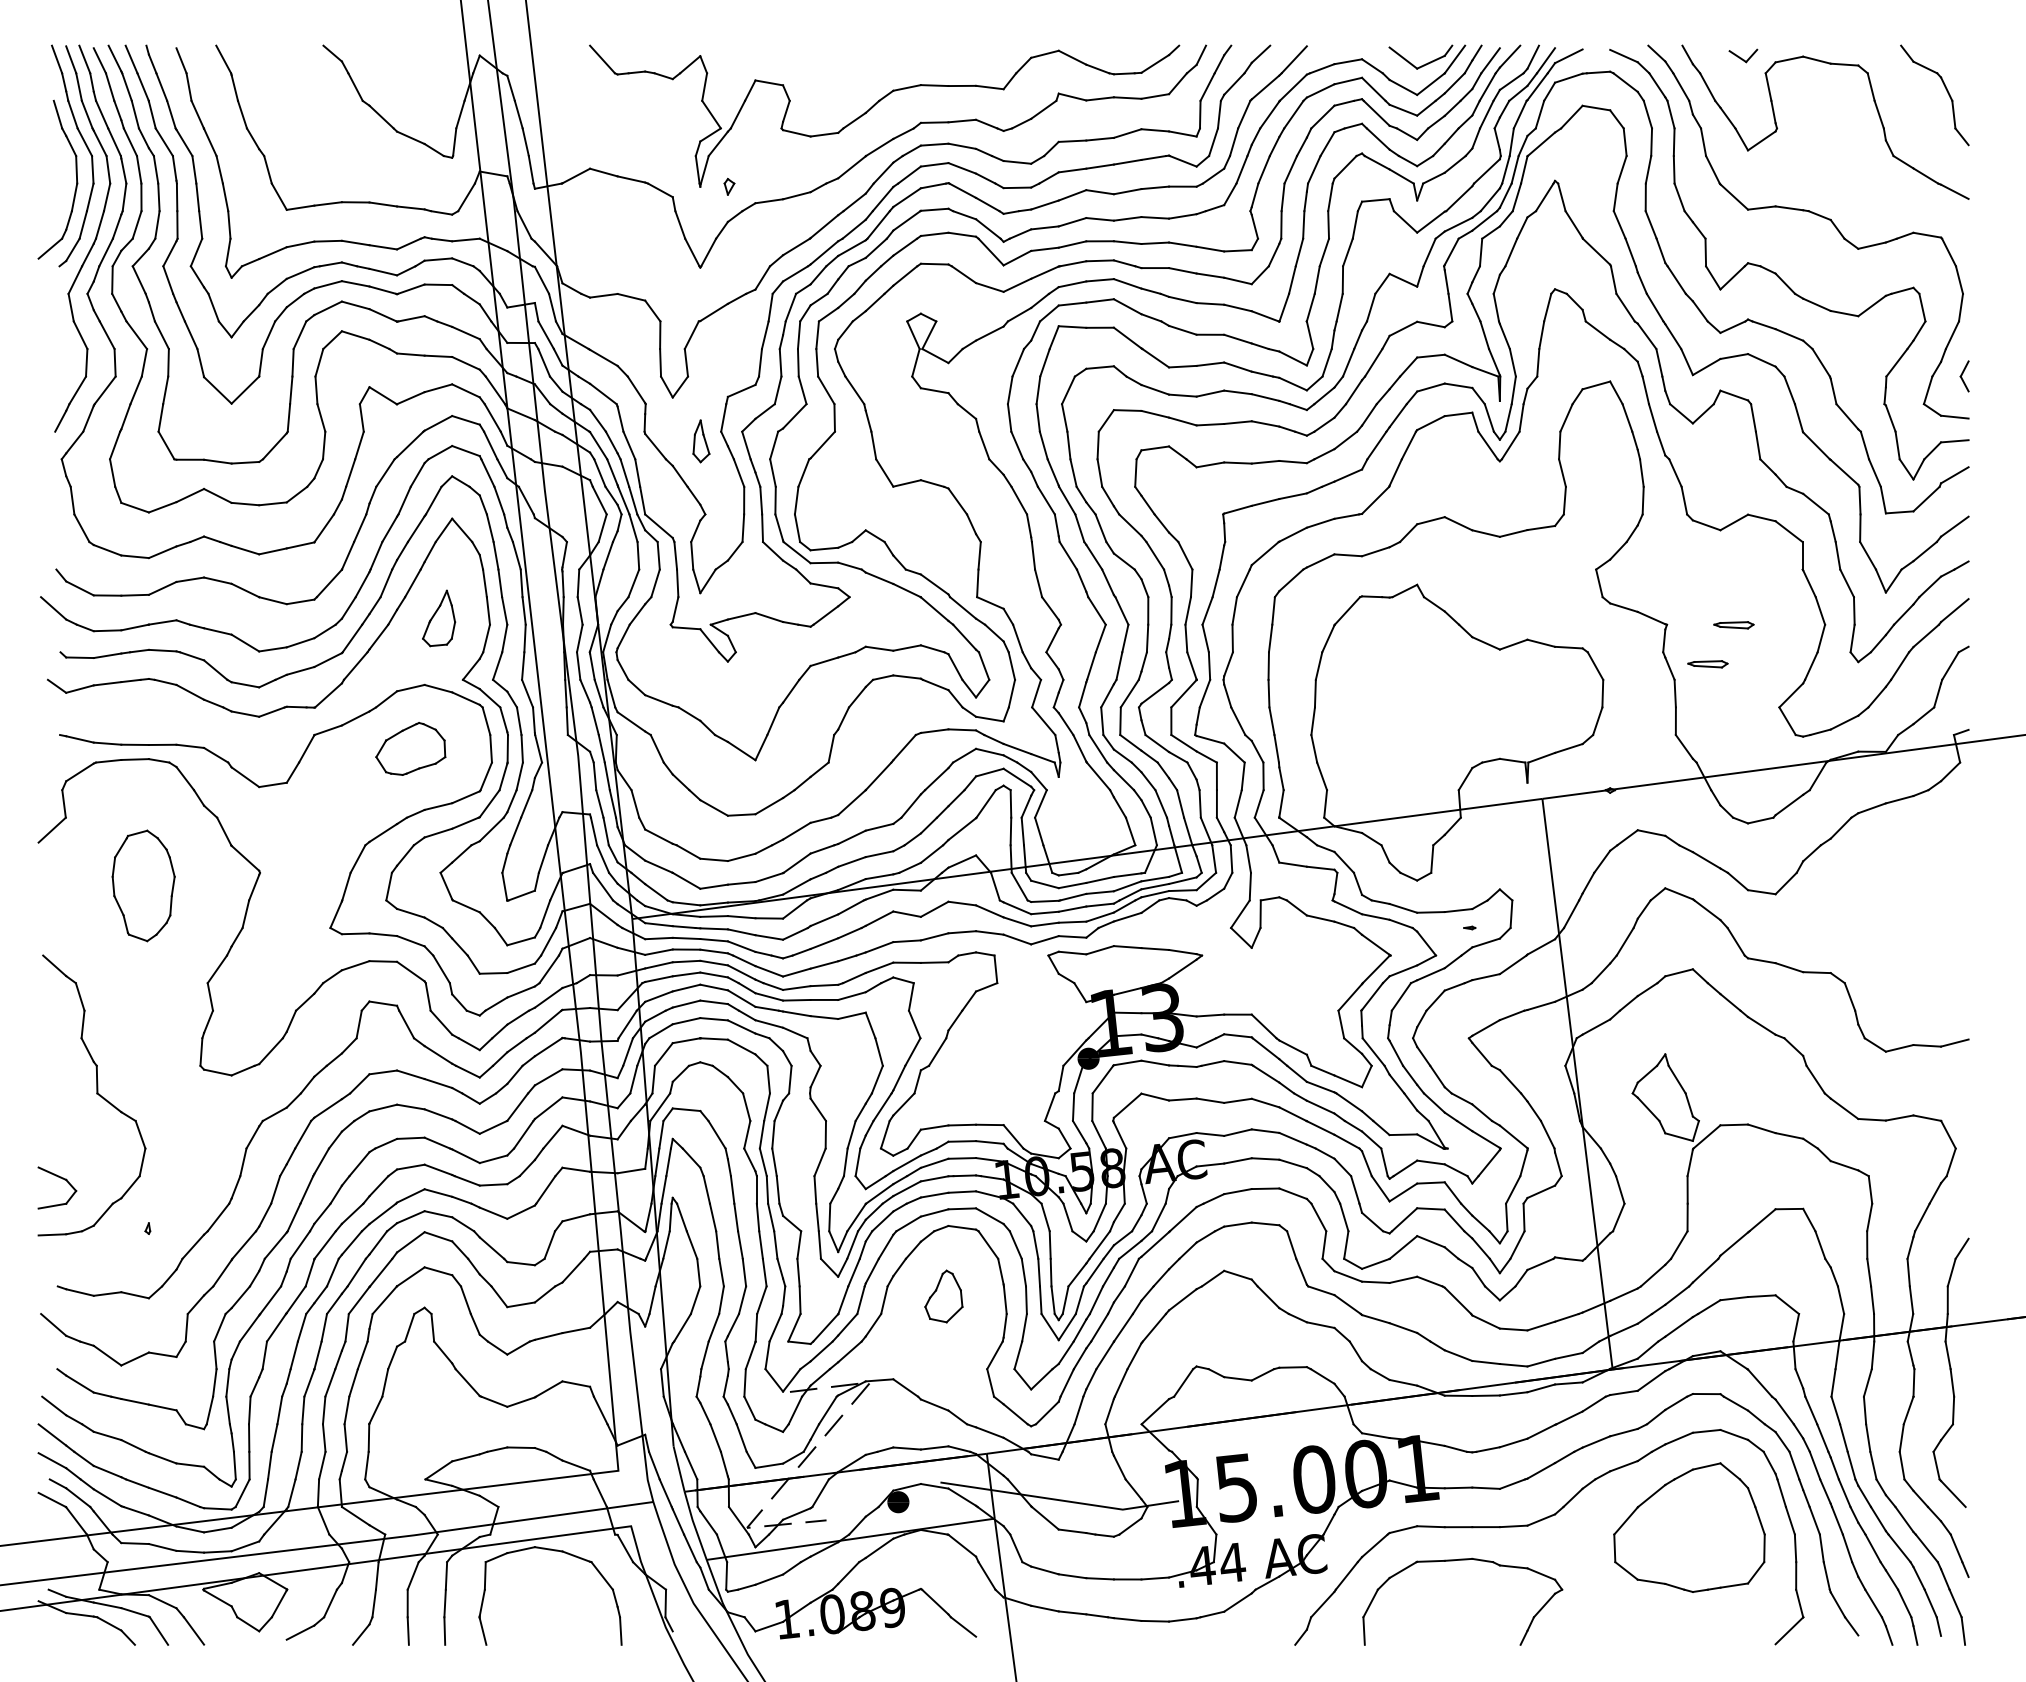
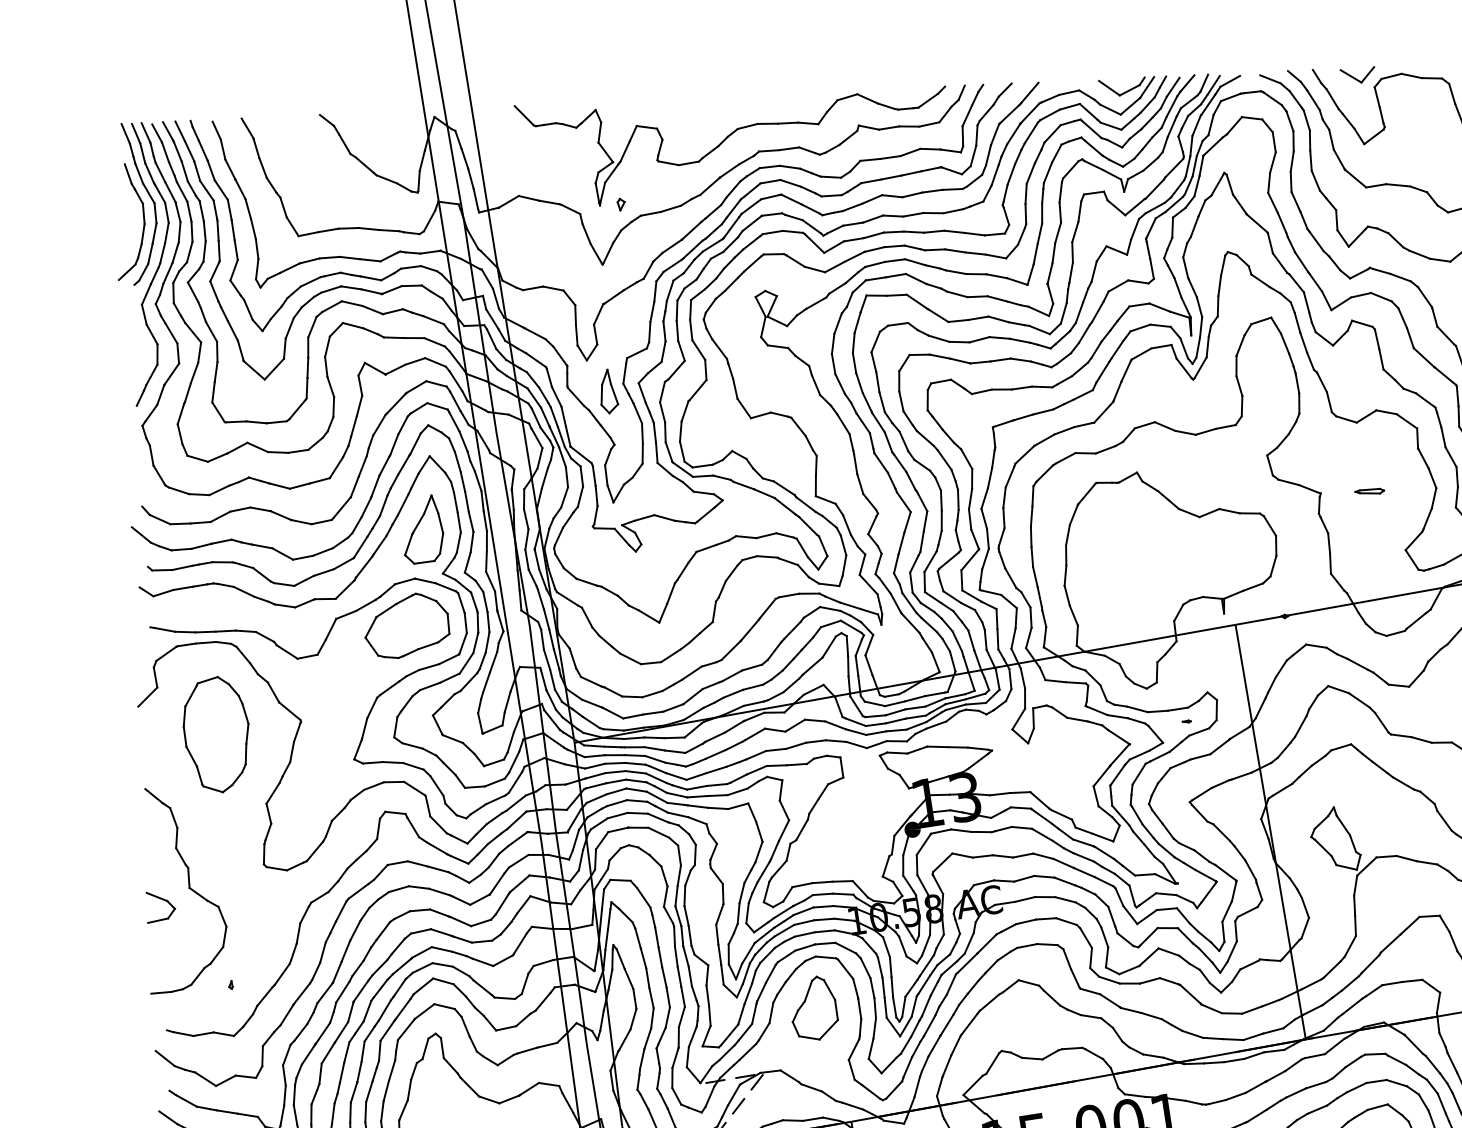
part: (1743, 55) -> (1357, 75), size x1.67
part: (701, 441) -> (609, 391), size x1.43
part: (438, 618) -> (423, 529), size x1.67
part: (1707, 664) -> (1351, 521), removed
part: (410, 748) -> (406, 625), size x1.67
part: (143, 885) -> (216, 734), size x1.43
part: (62, 1179) -> (164, 900), moved
part: (943, 1296) -> (814, 1008), size x1.67

